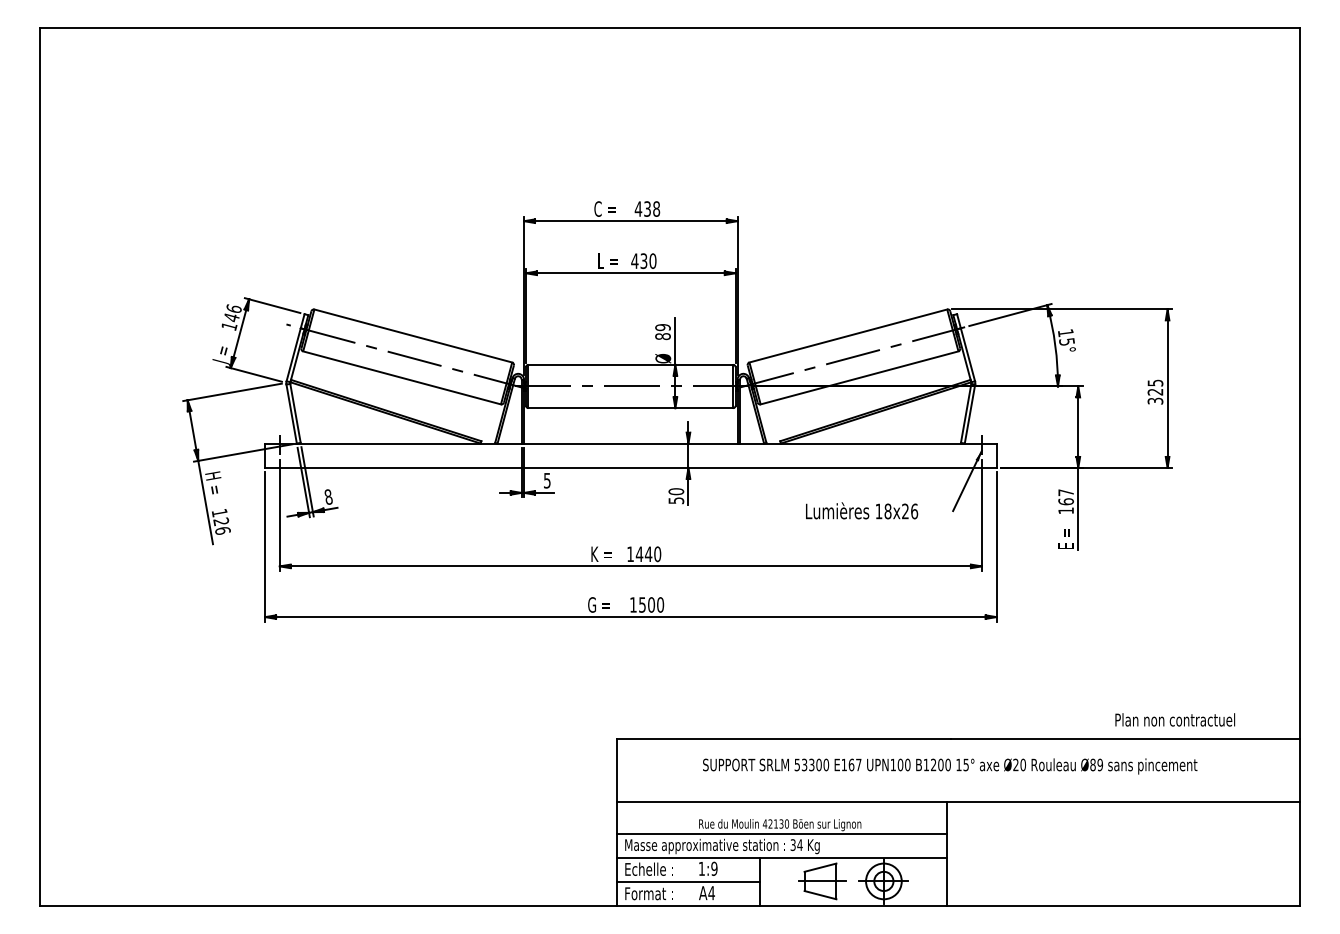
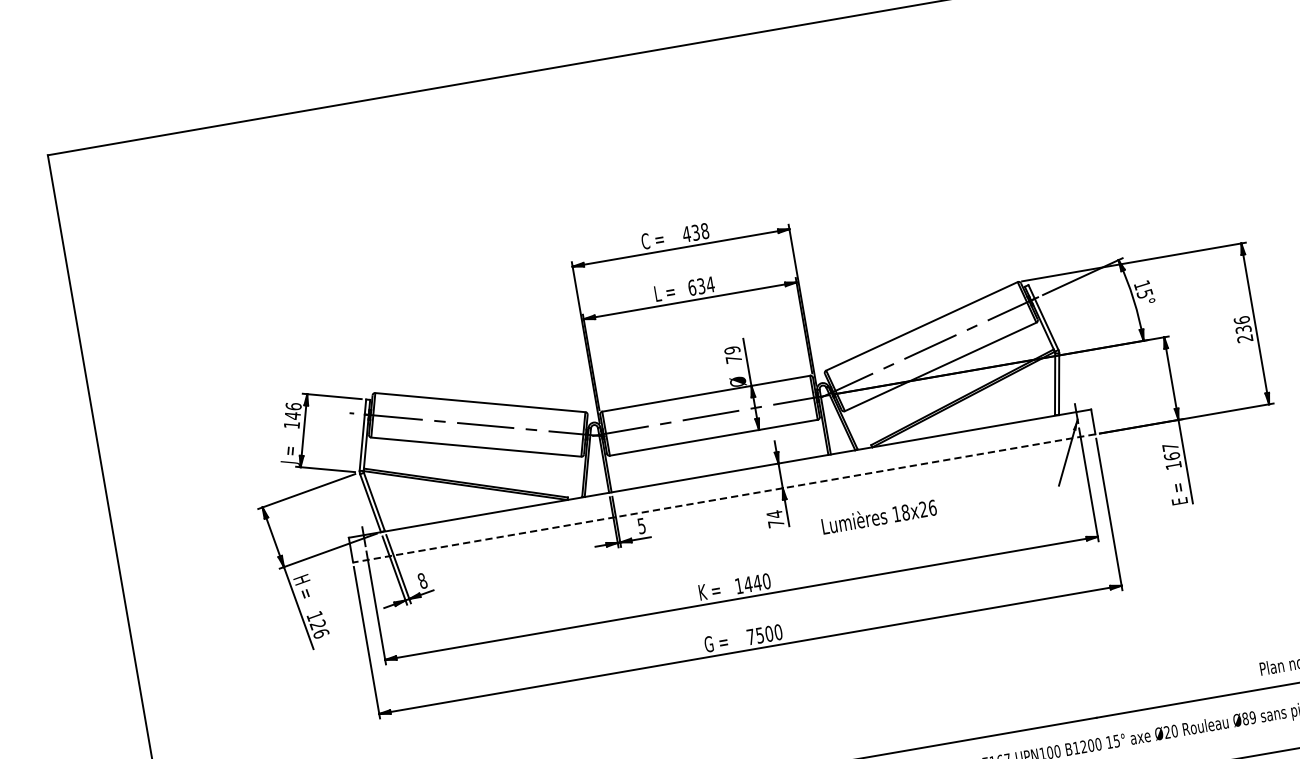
text: (643, 261) -> (700, 286), 430 -> 634
text: (662, 336) -> (733, 359), 89 -> 79
text: (1155, 391) -> (1243, 328), 325 -> 236
line: (630, 467) -> (723, 498), solid -> dashed
text: (676, 496) -> (775, 519), 50 -> 74
text: (862, 510) -> (879, 516), moved
text: (633, 604) -> (750, 636), 1500 -> 7500

